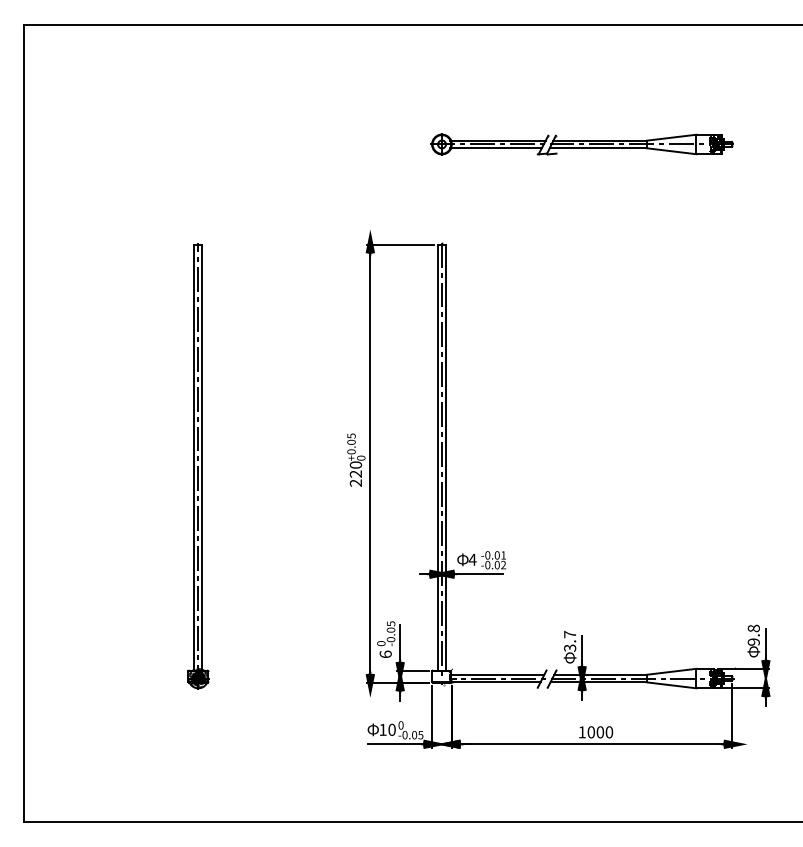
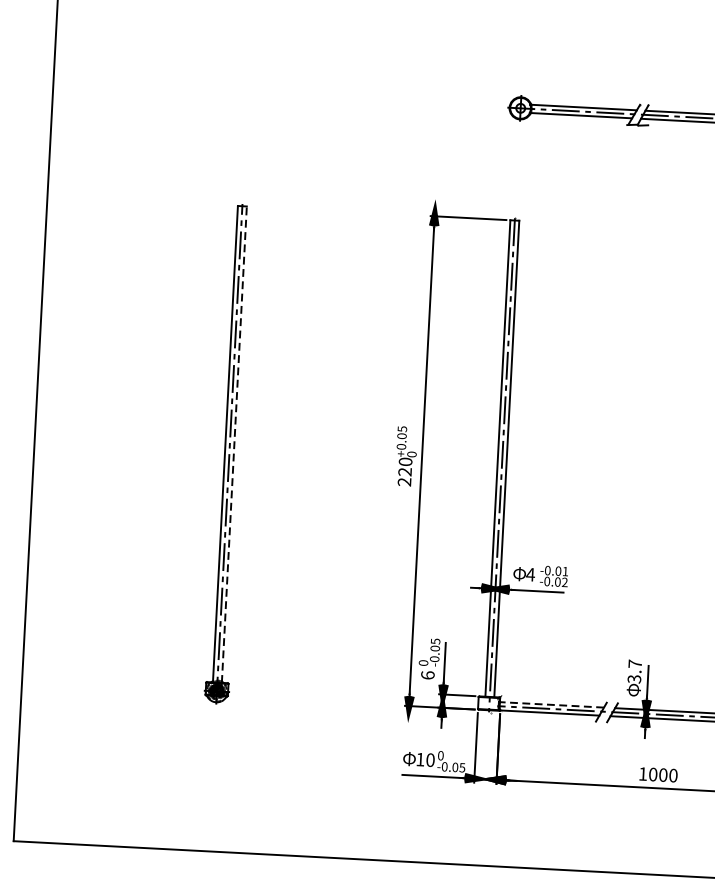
line: (202, 457) -> (234, 444), solid -> dashed
line: (497, 674) -> (551, 704), solid -> dashed

